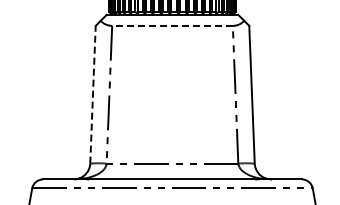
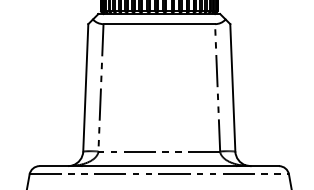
line: (172, 25) -> (159, 23), dashed -> solid
line: (92, 94) -> (85, 87), dashed -> solid

